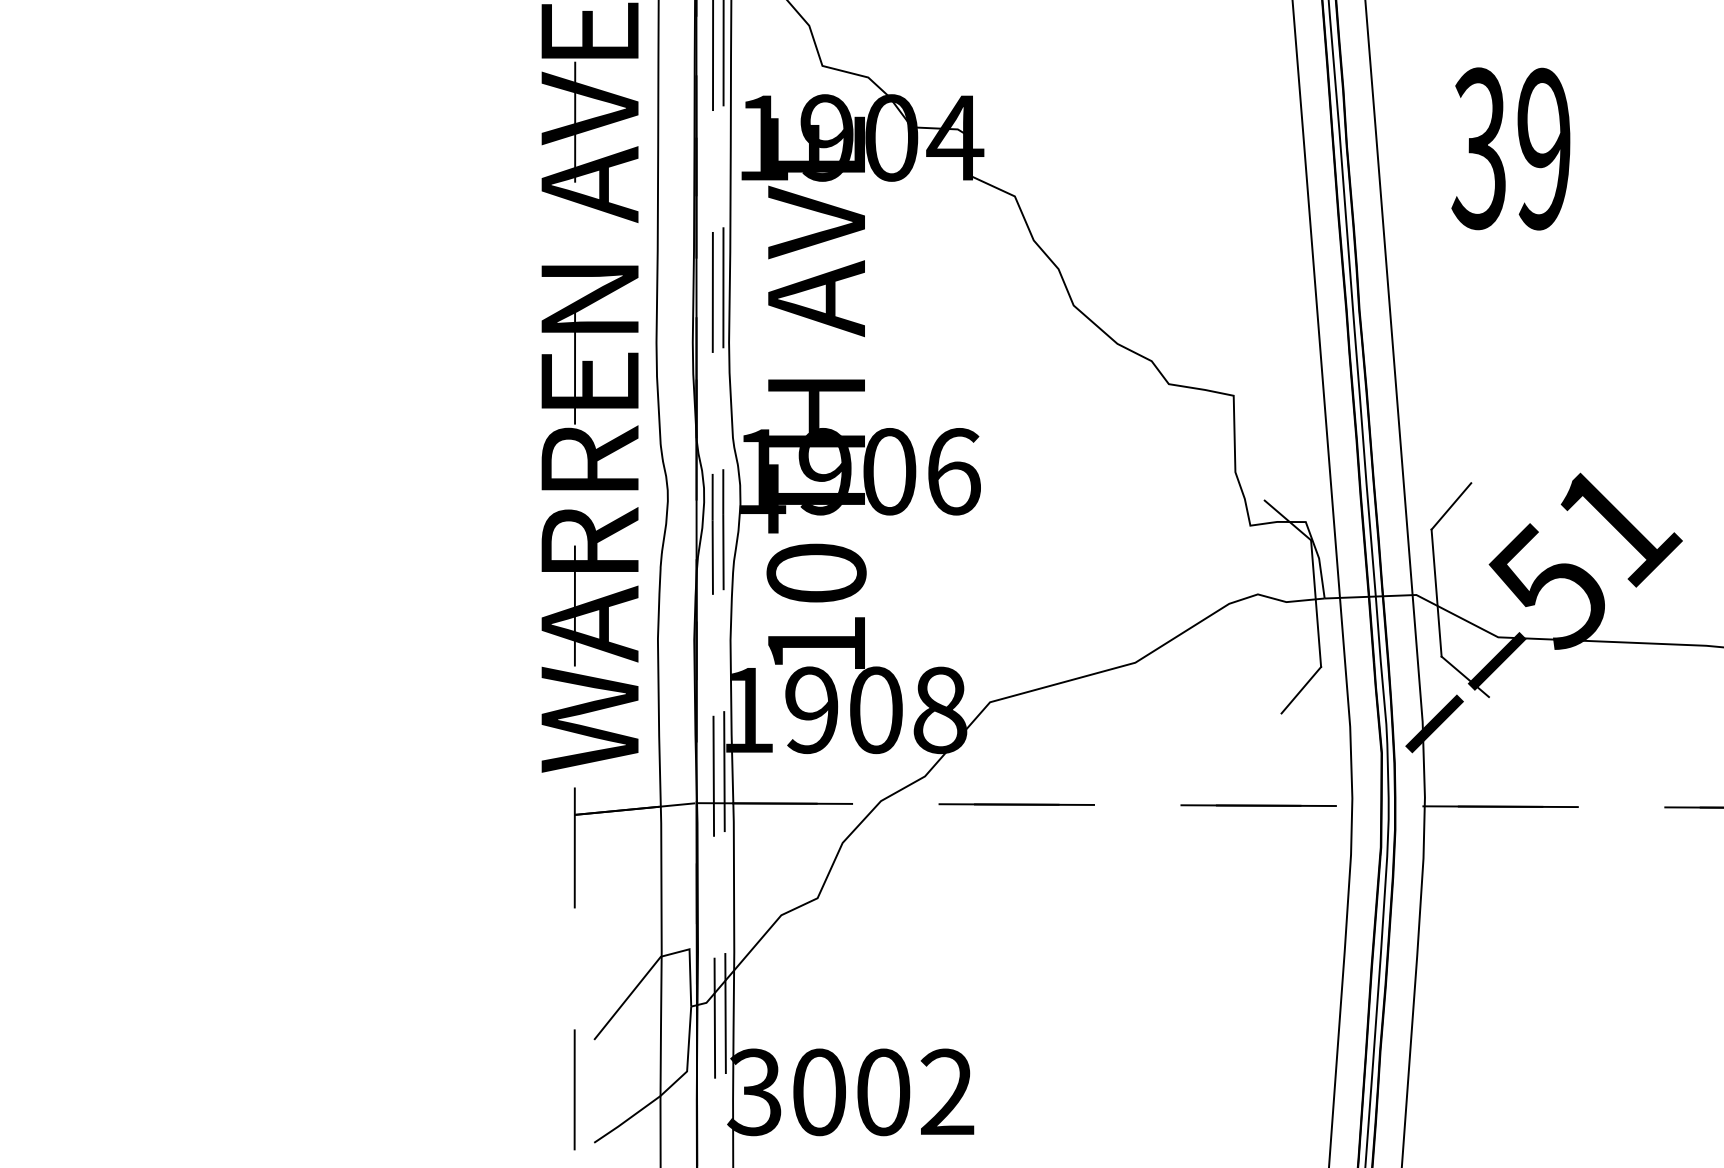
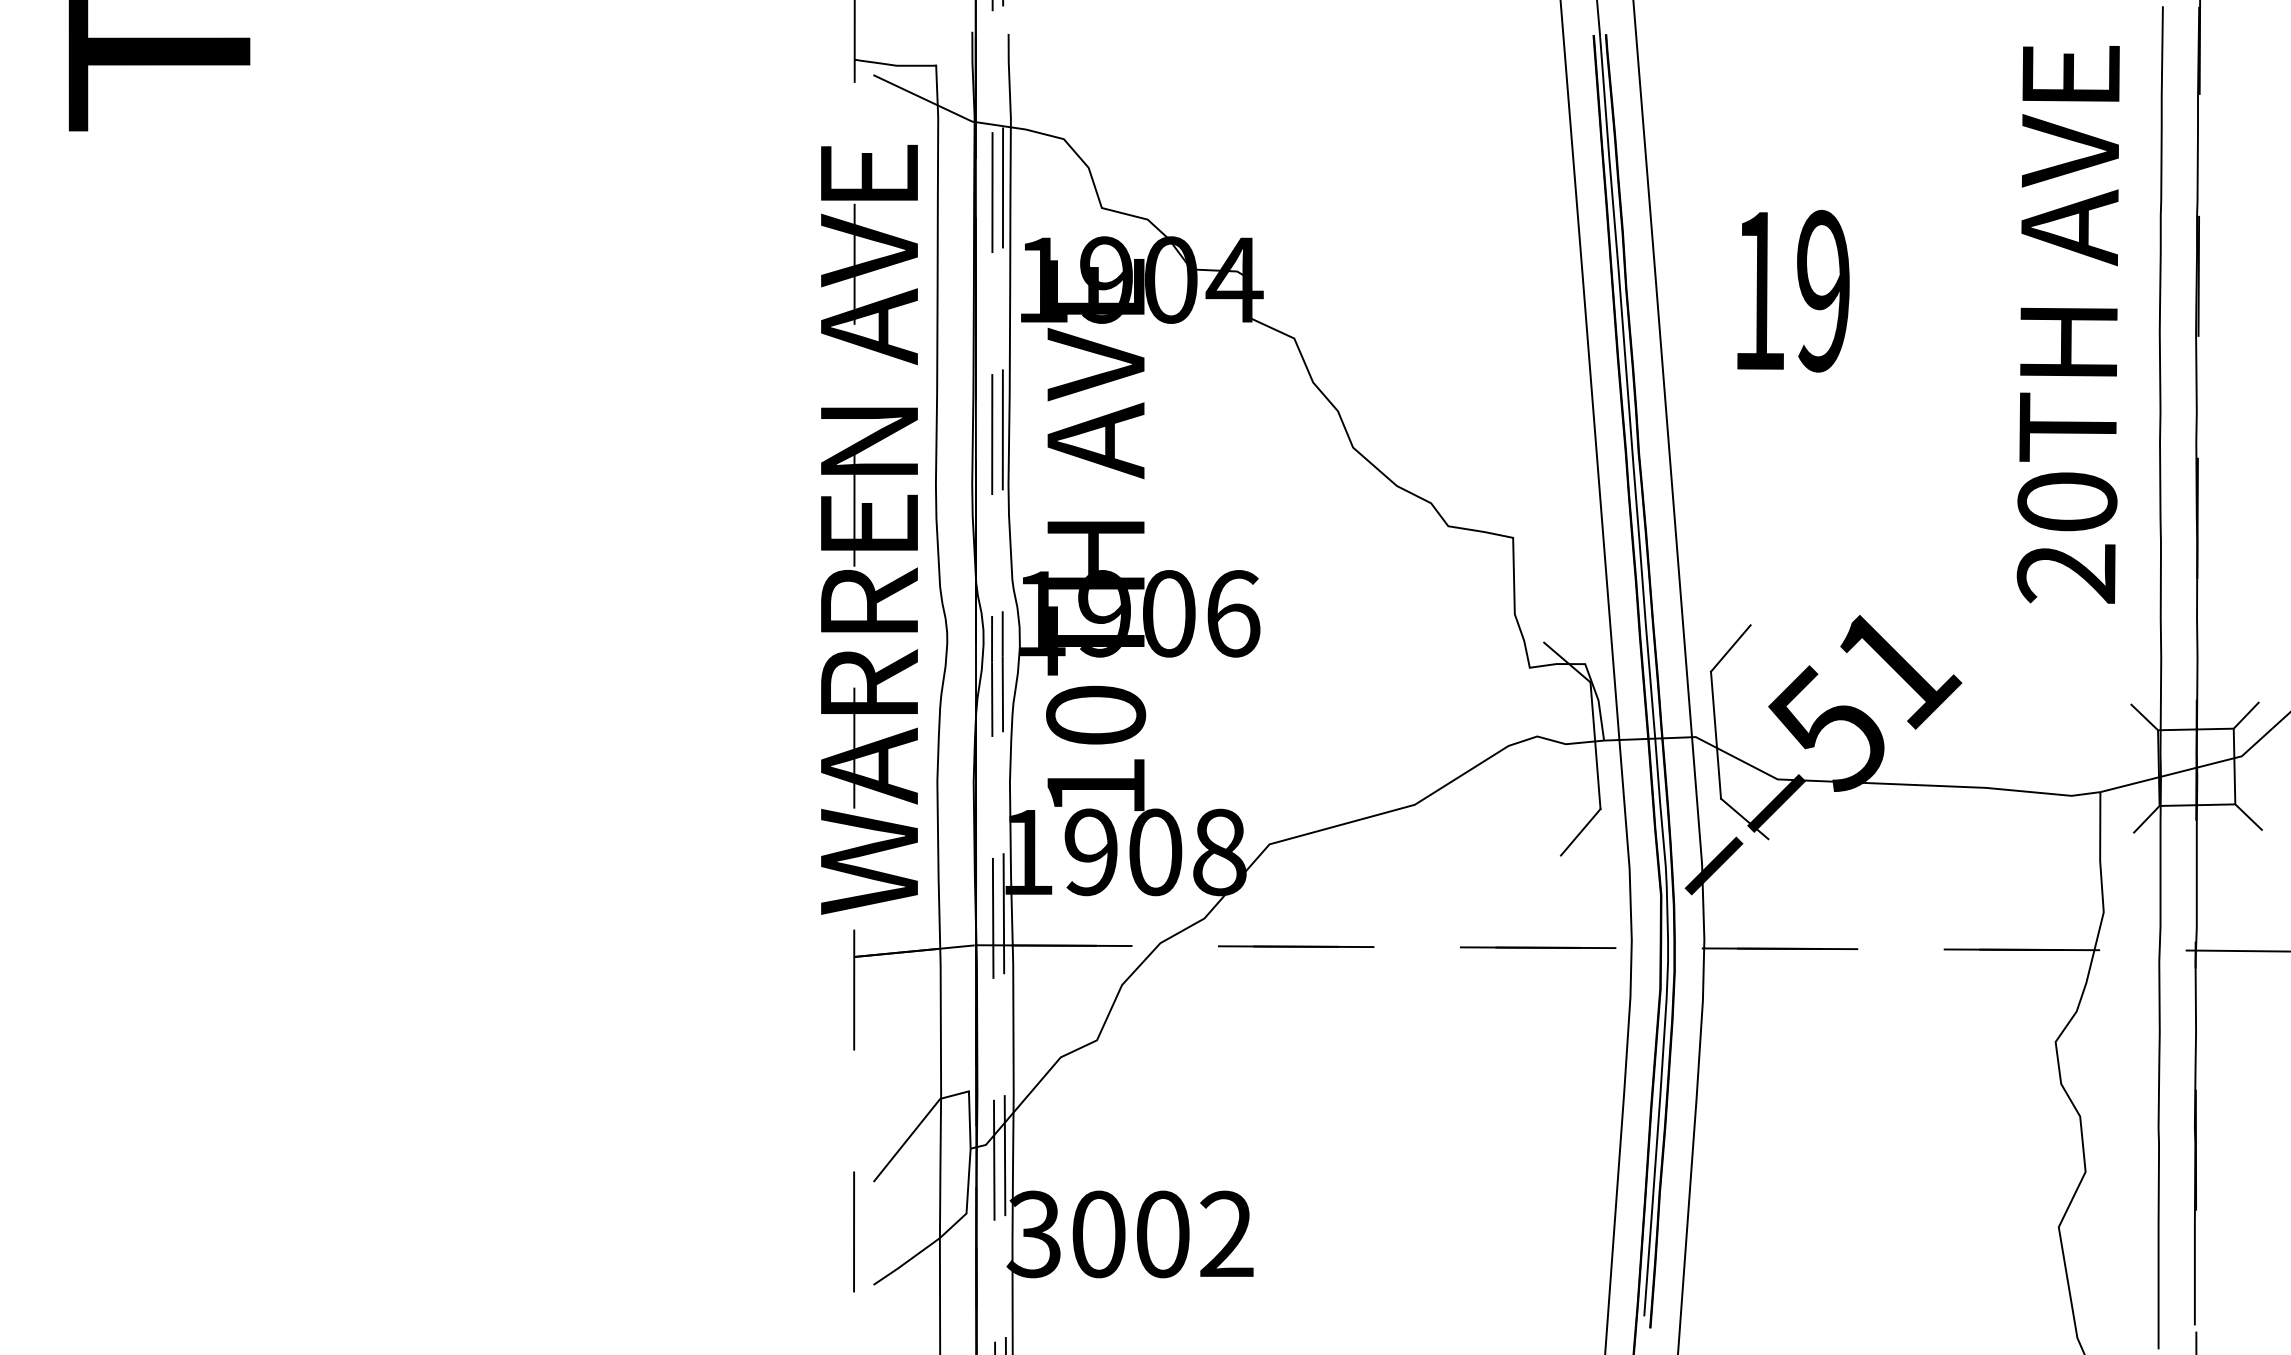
text: (1478, 148) -> (1757, 290), 39 -> 19

